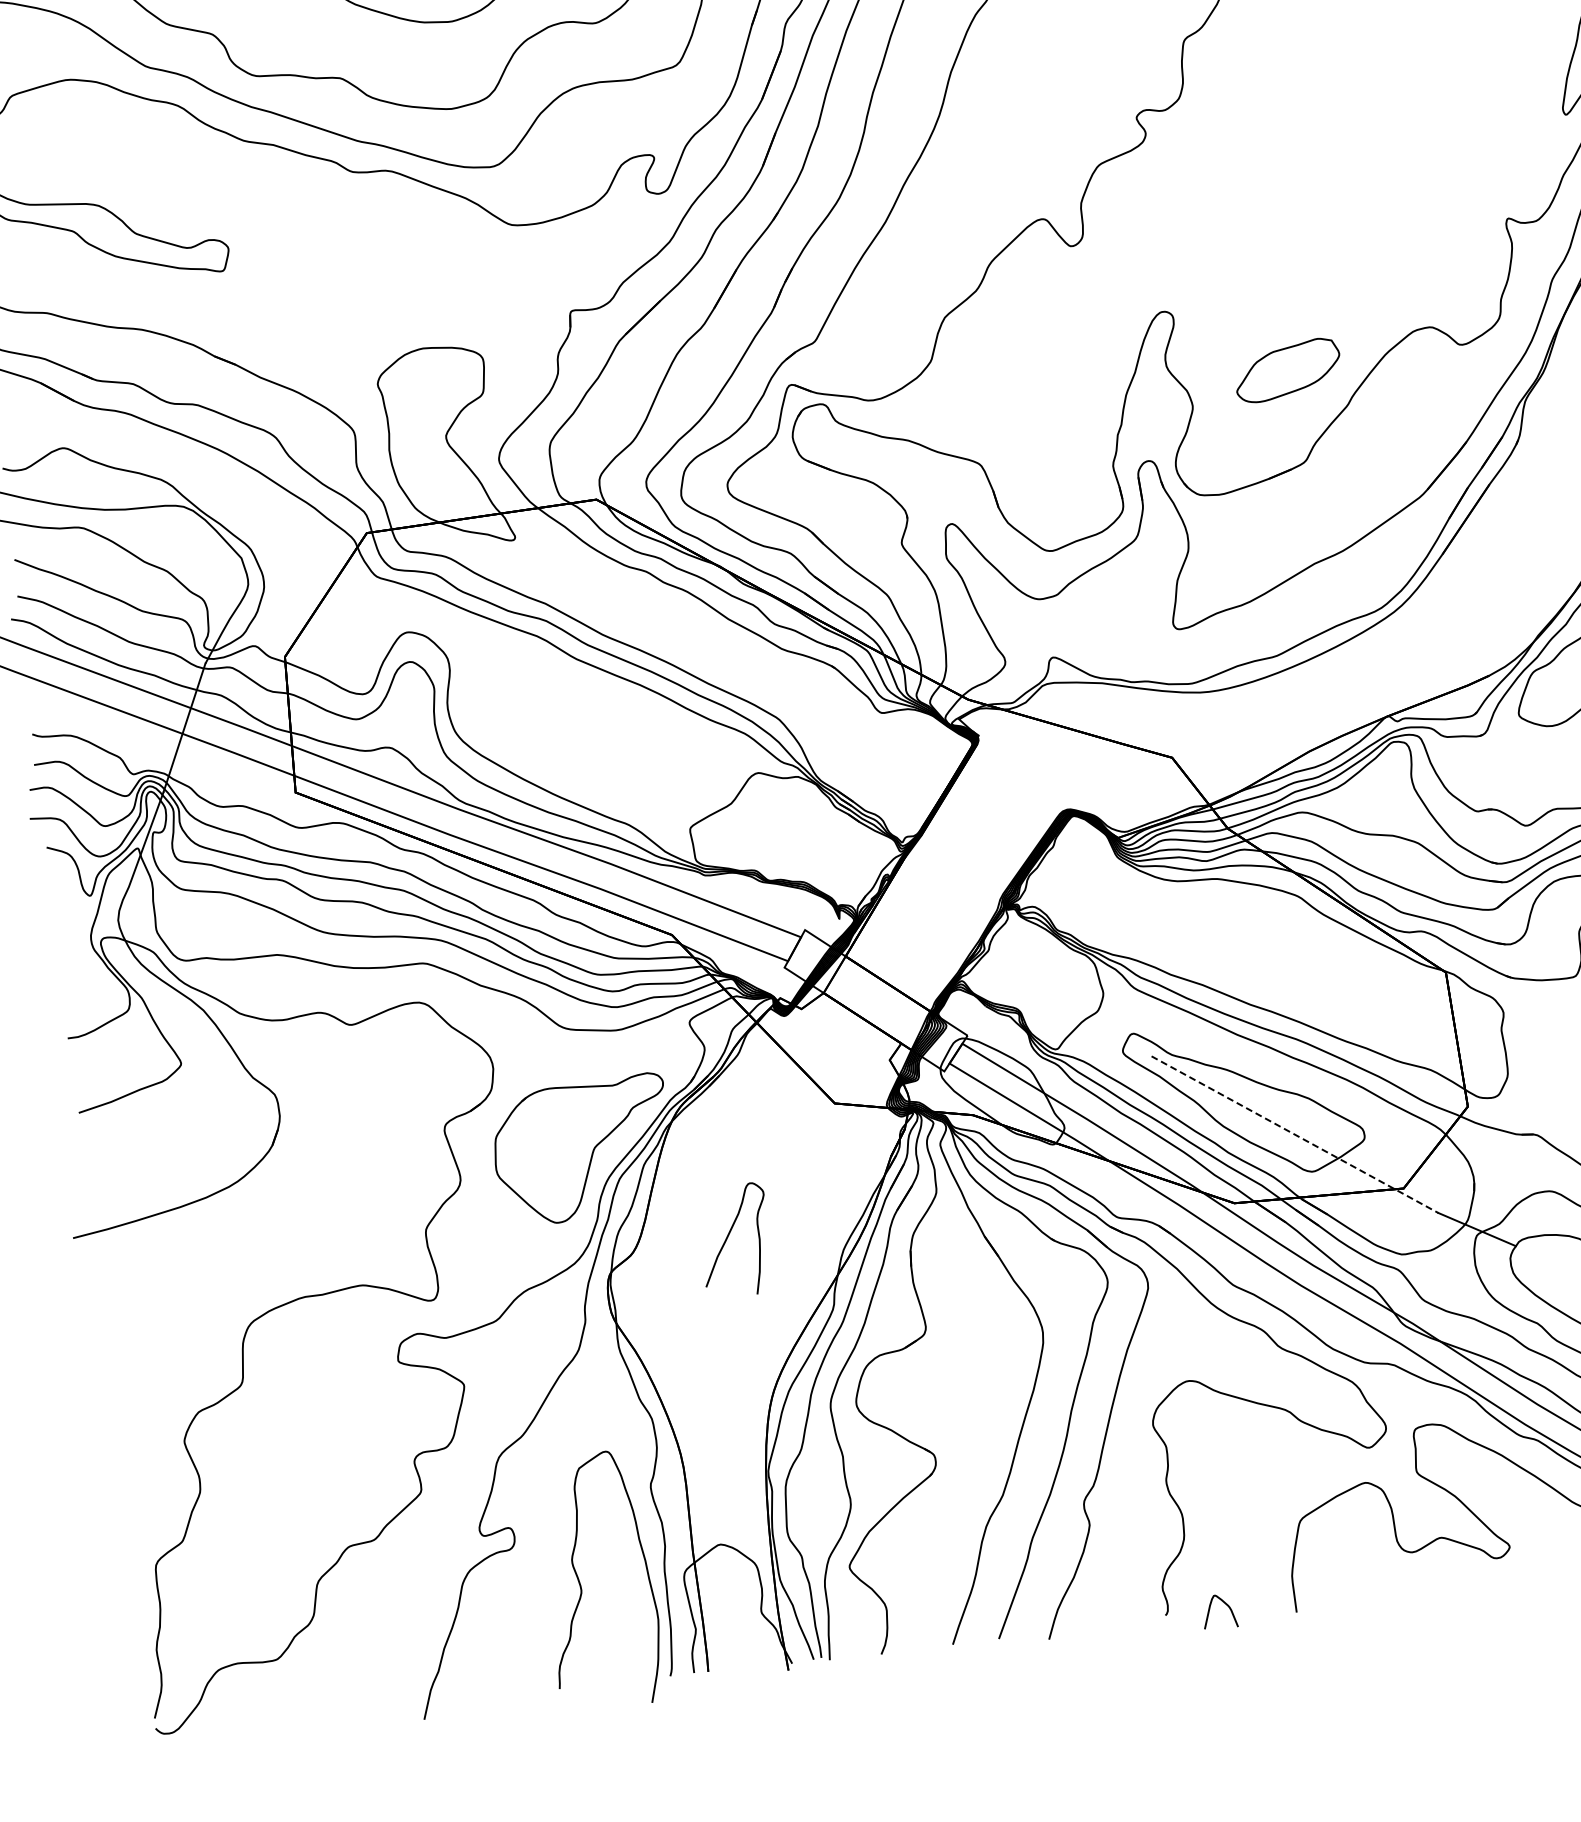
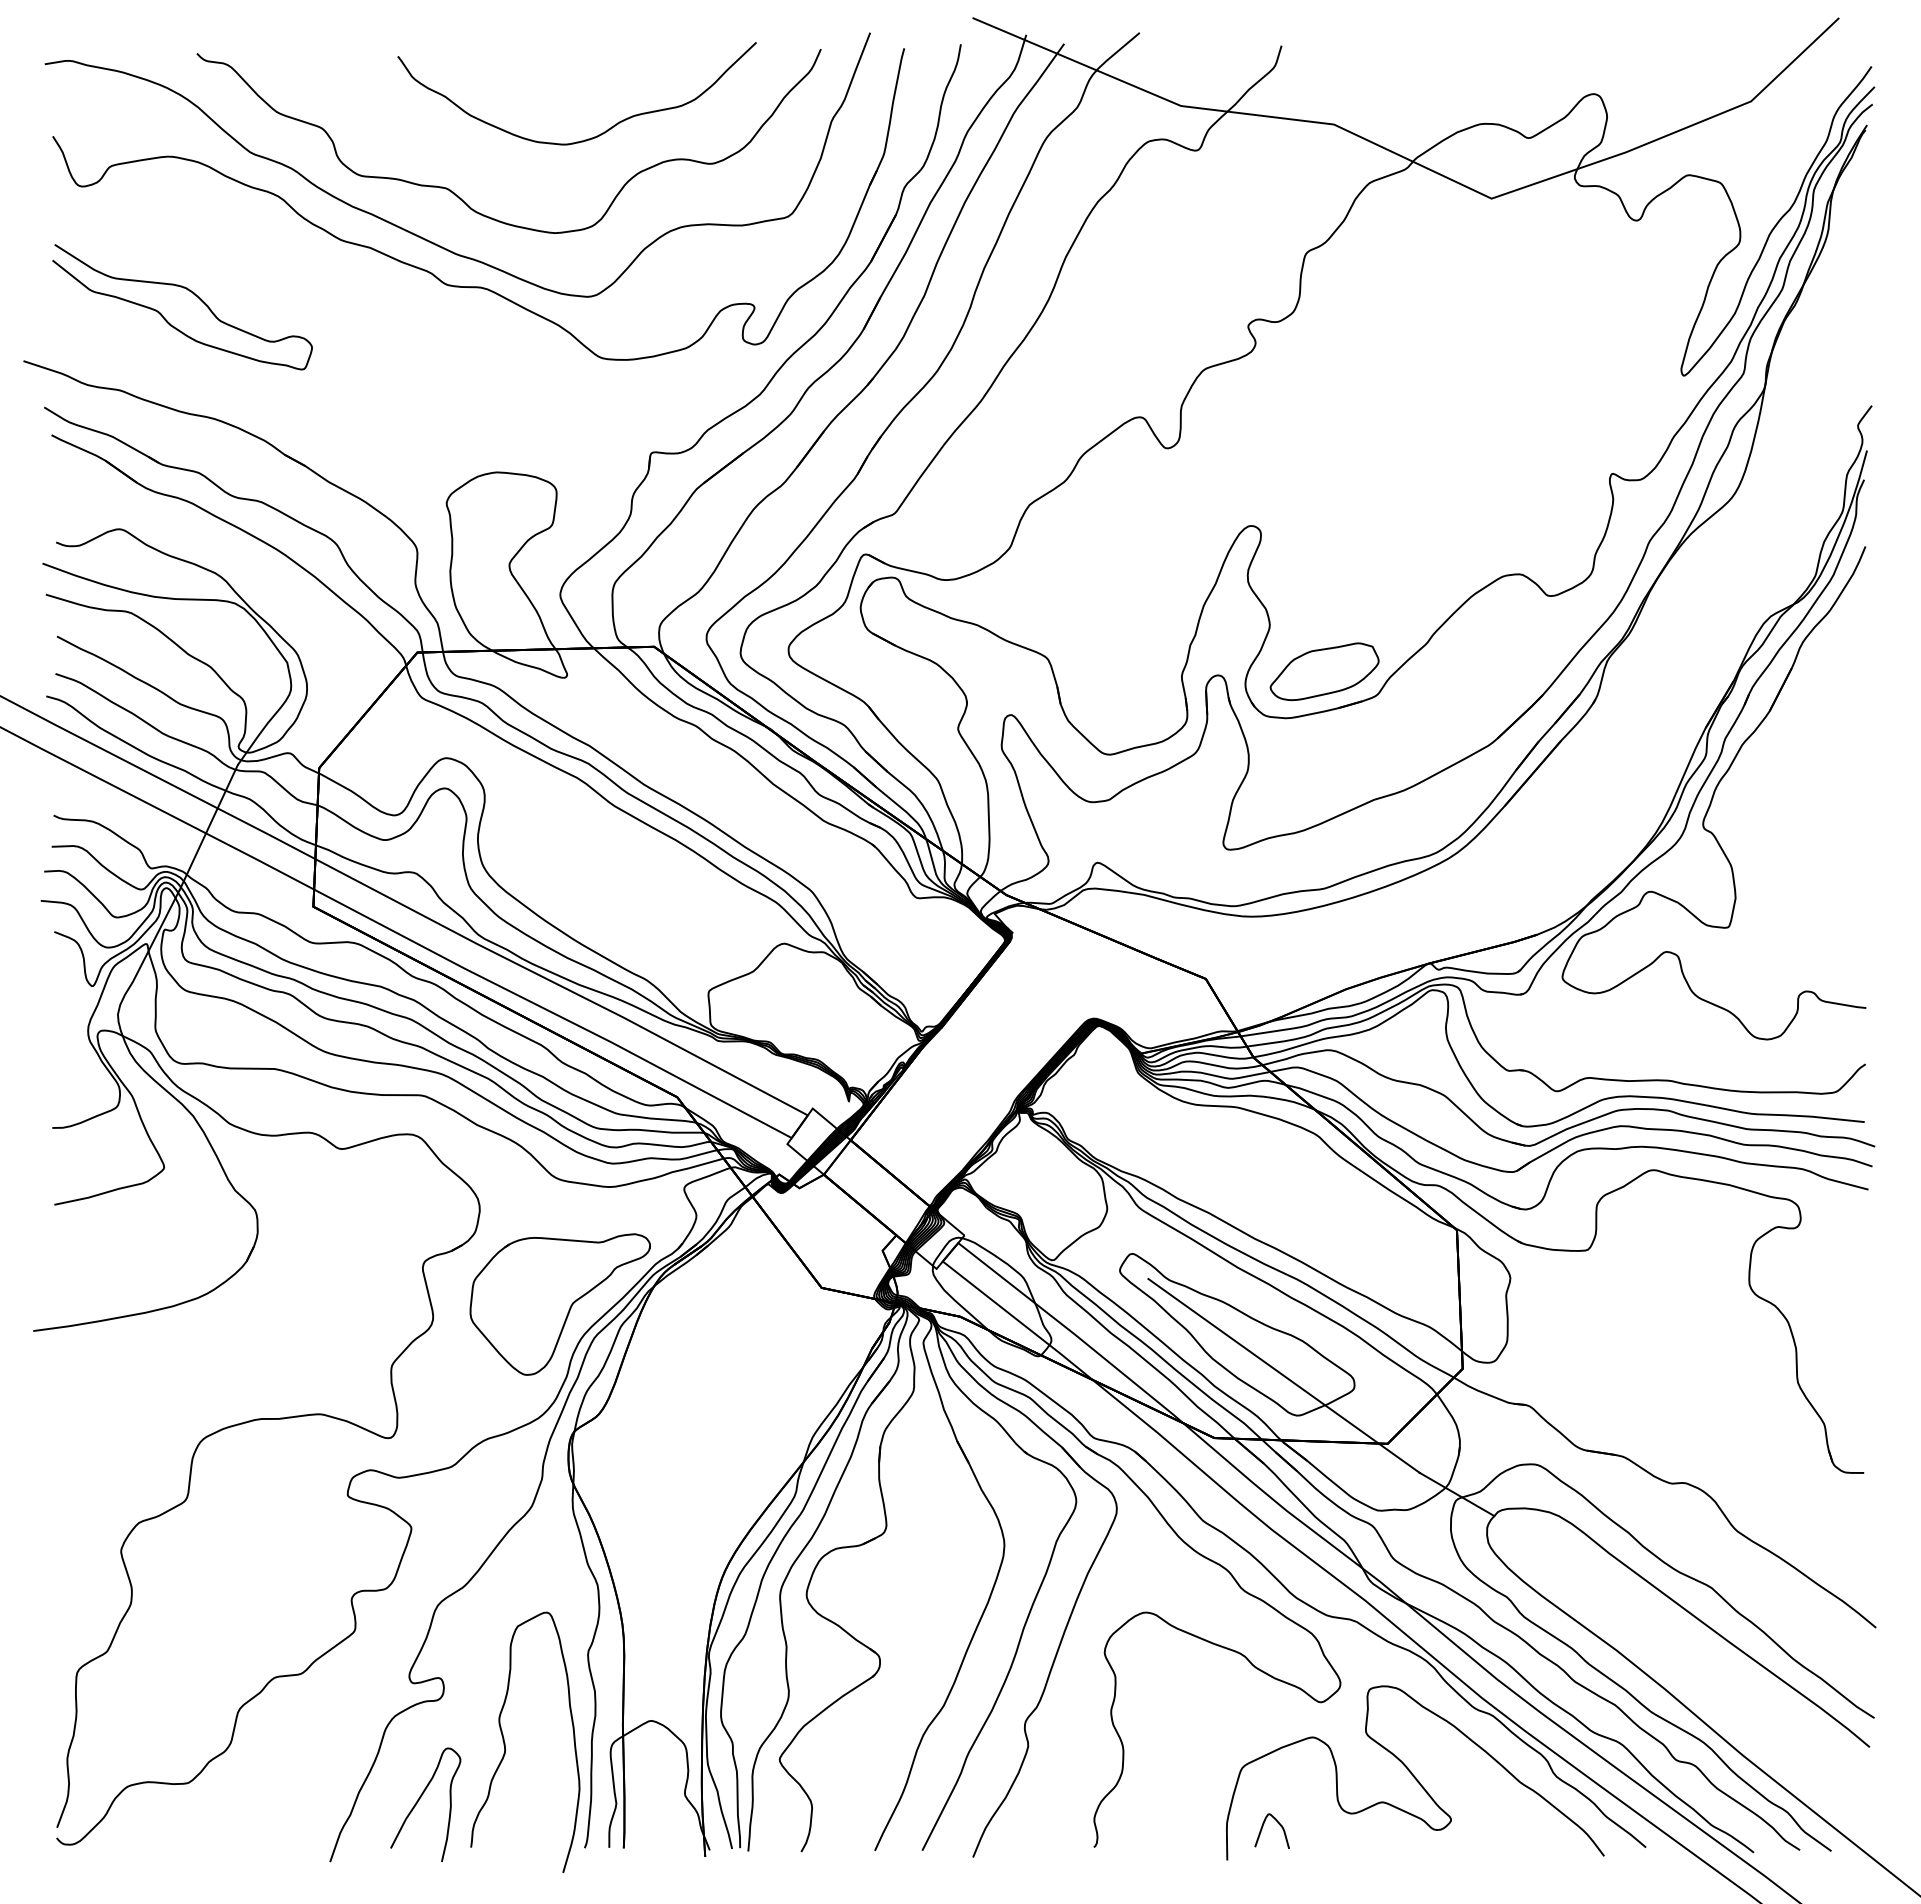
part: (1287, 370) -> (1324, 671), moved
line: (1295, 1134) -> (1284, 1375), dashed -> solid
curve: (728, 1237) -> (419, 1800), moved
curve: (1210, 1608) -> (1263, 1826), moved

